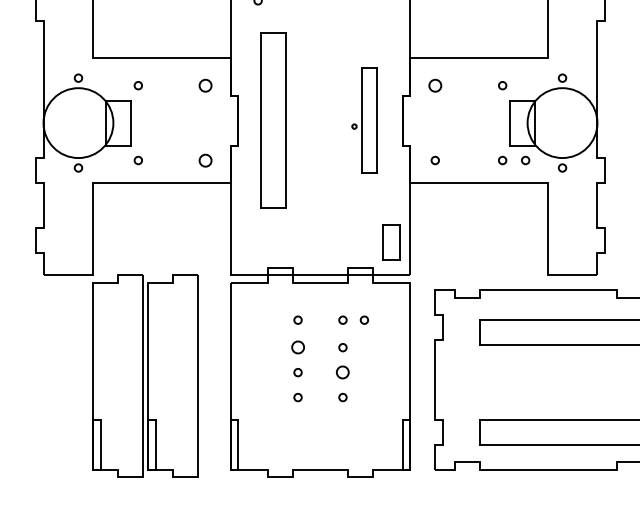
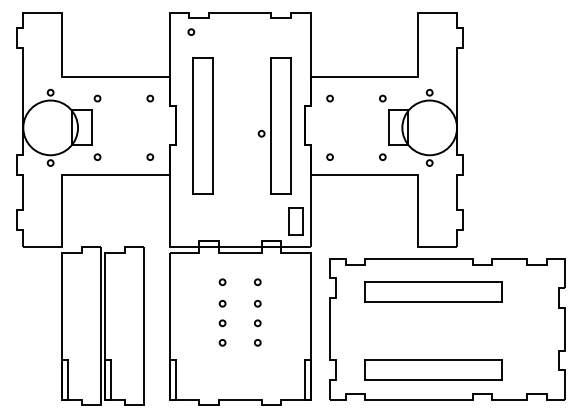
circle: (205, 85) -> (150, 98), size x0.62
circle: (434, 85) -> (329, 98), size x0.62
part: (364, 120) -> (274, 125), size x1.67
circle: (205, 159) -> (150, 156), size x0.62
circle: (525, 159) -> (400, 156), removed
circle: (364, 320) -> (274, 282), removed
circle: (297, 347) -> (222, 303), size x0.62
circle: (342, 372) -> (257, 323), size x0.62

